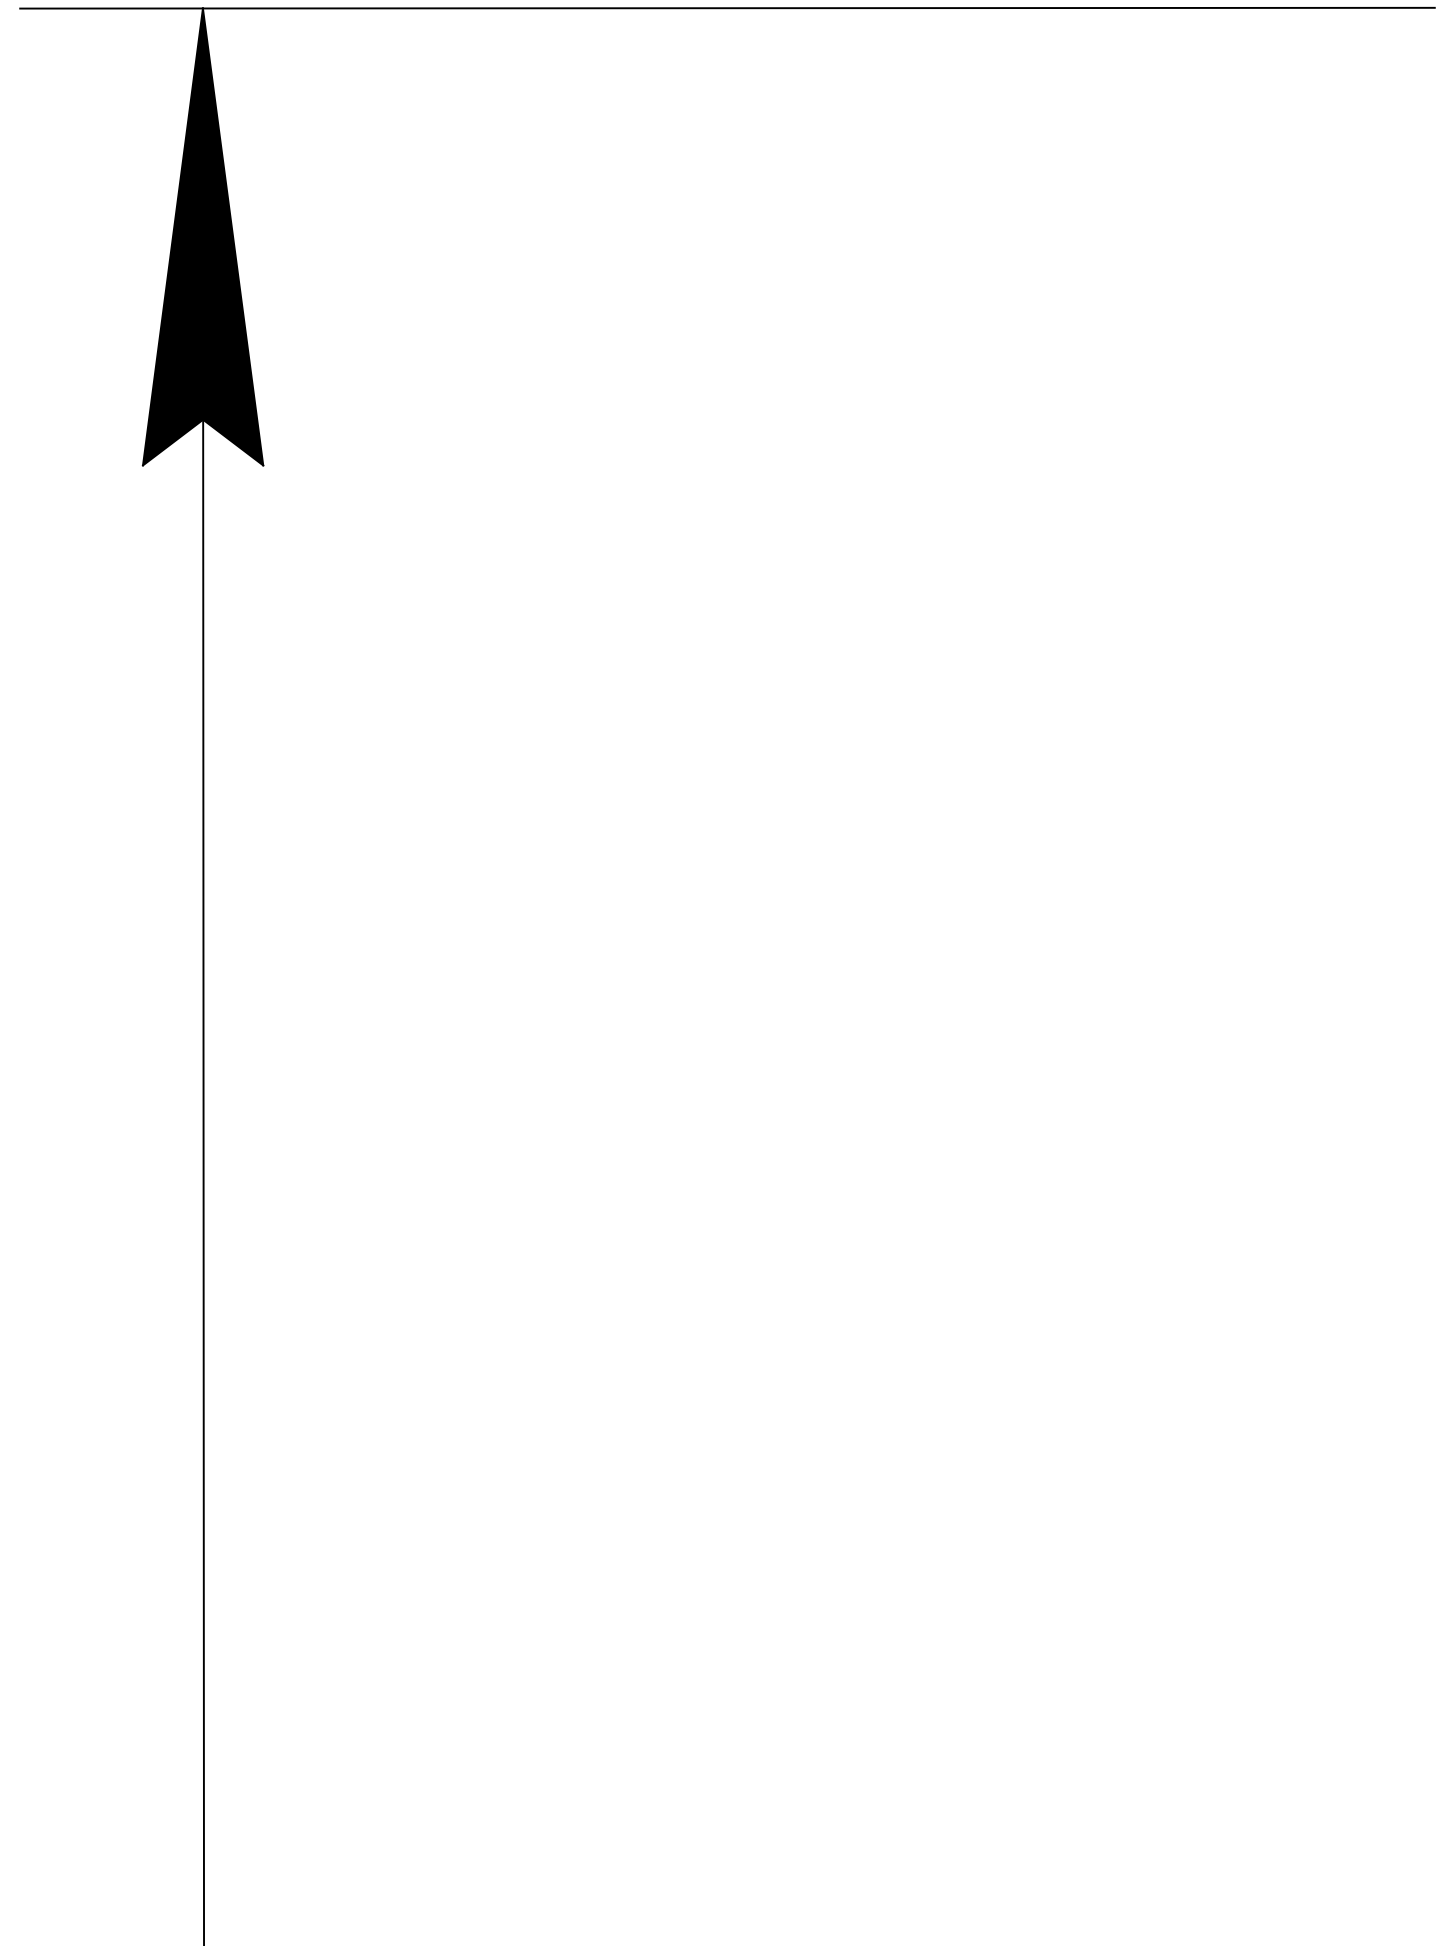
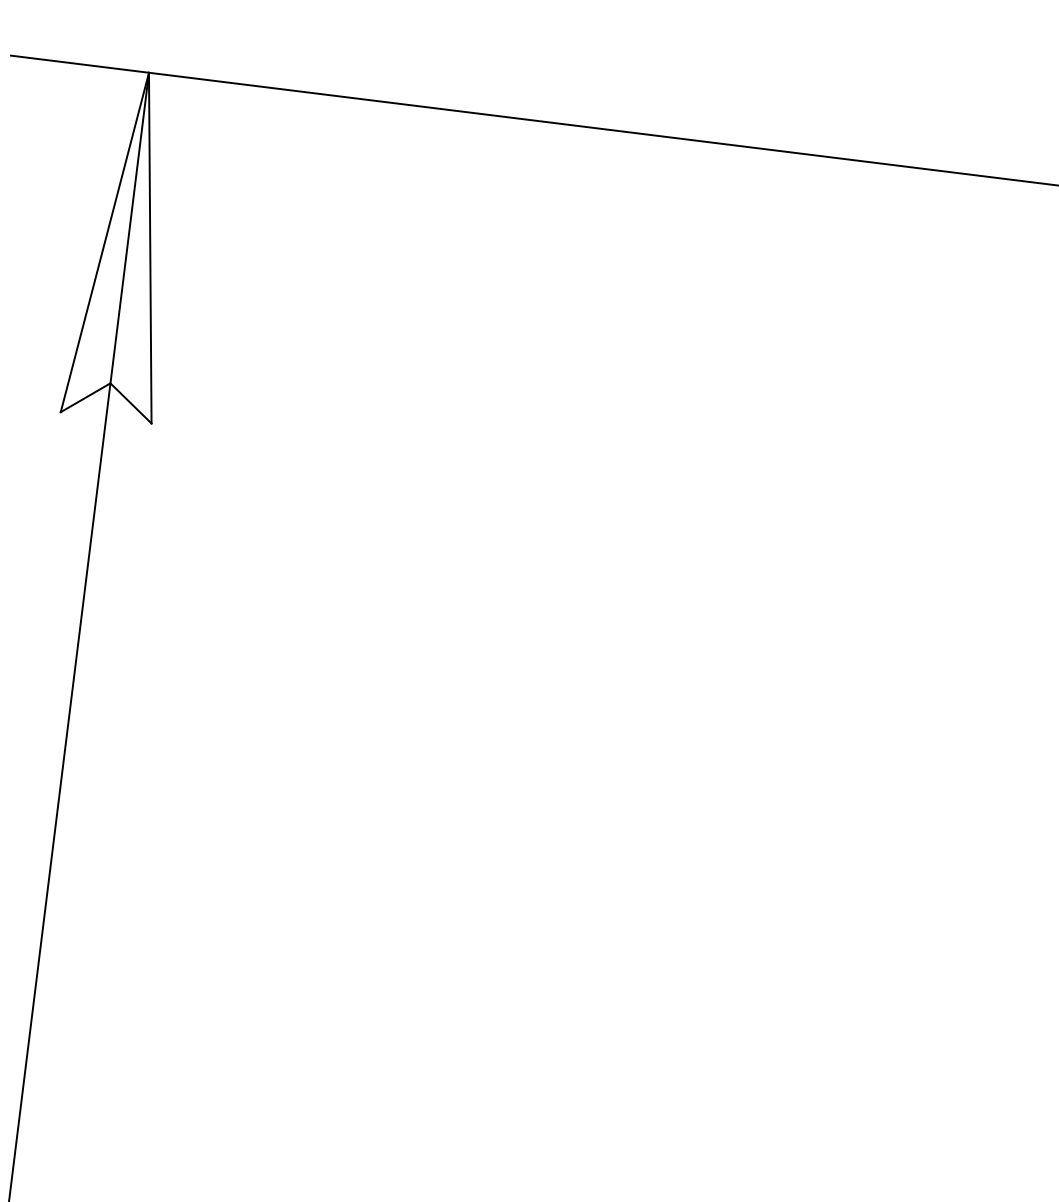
fill: (203, 236) -> (127, 245), removed

